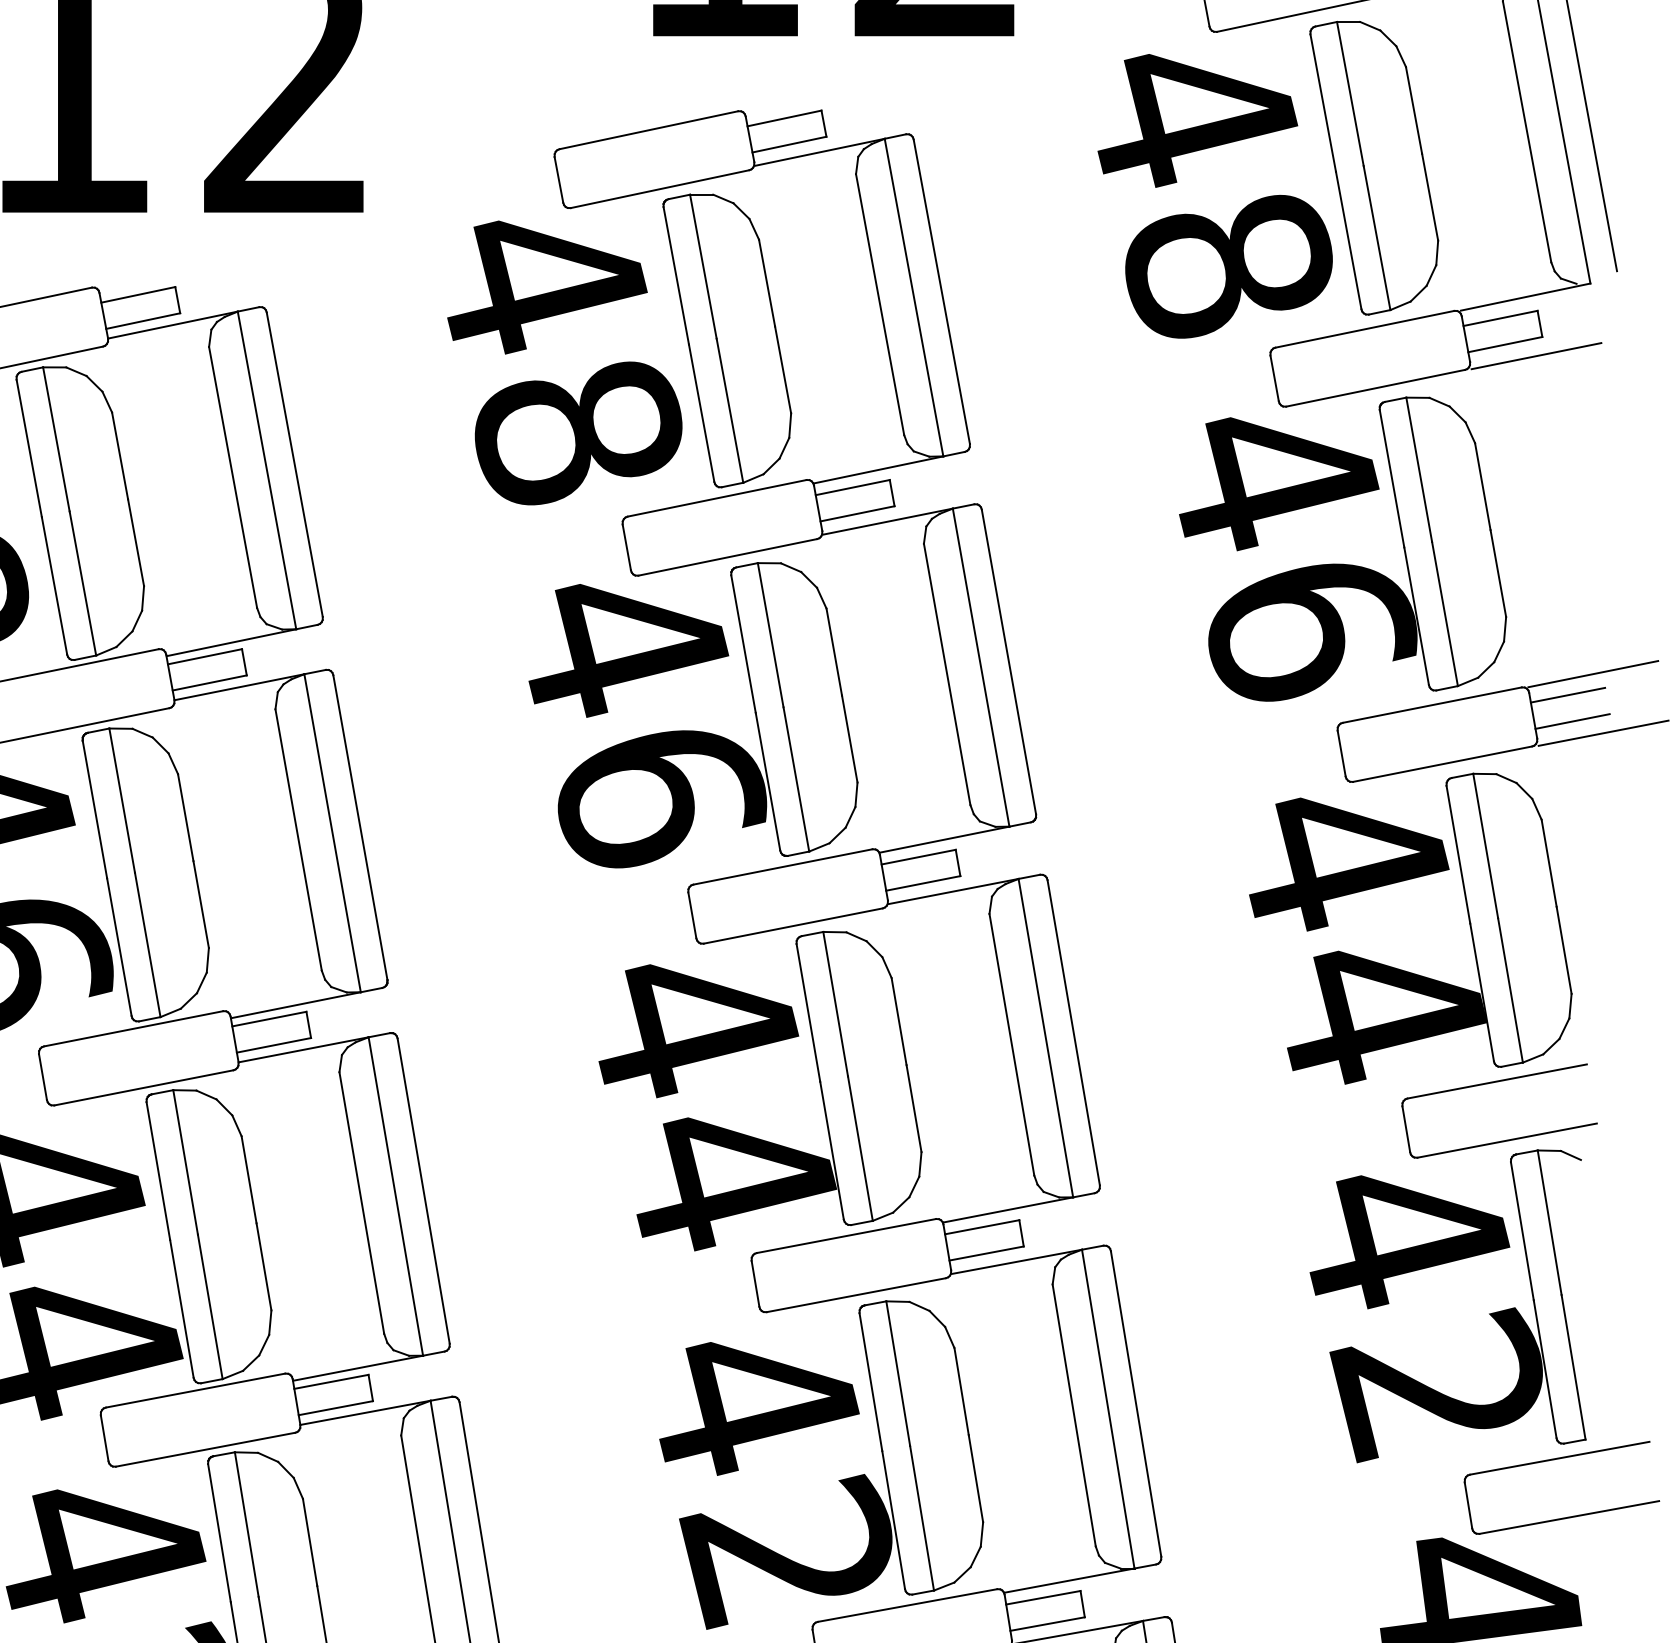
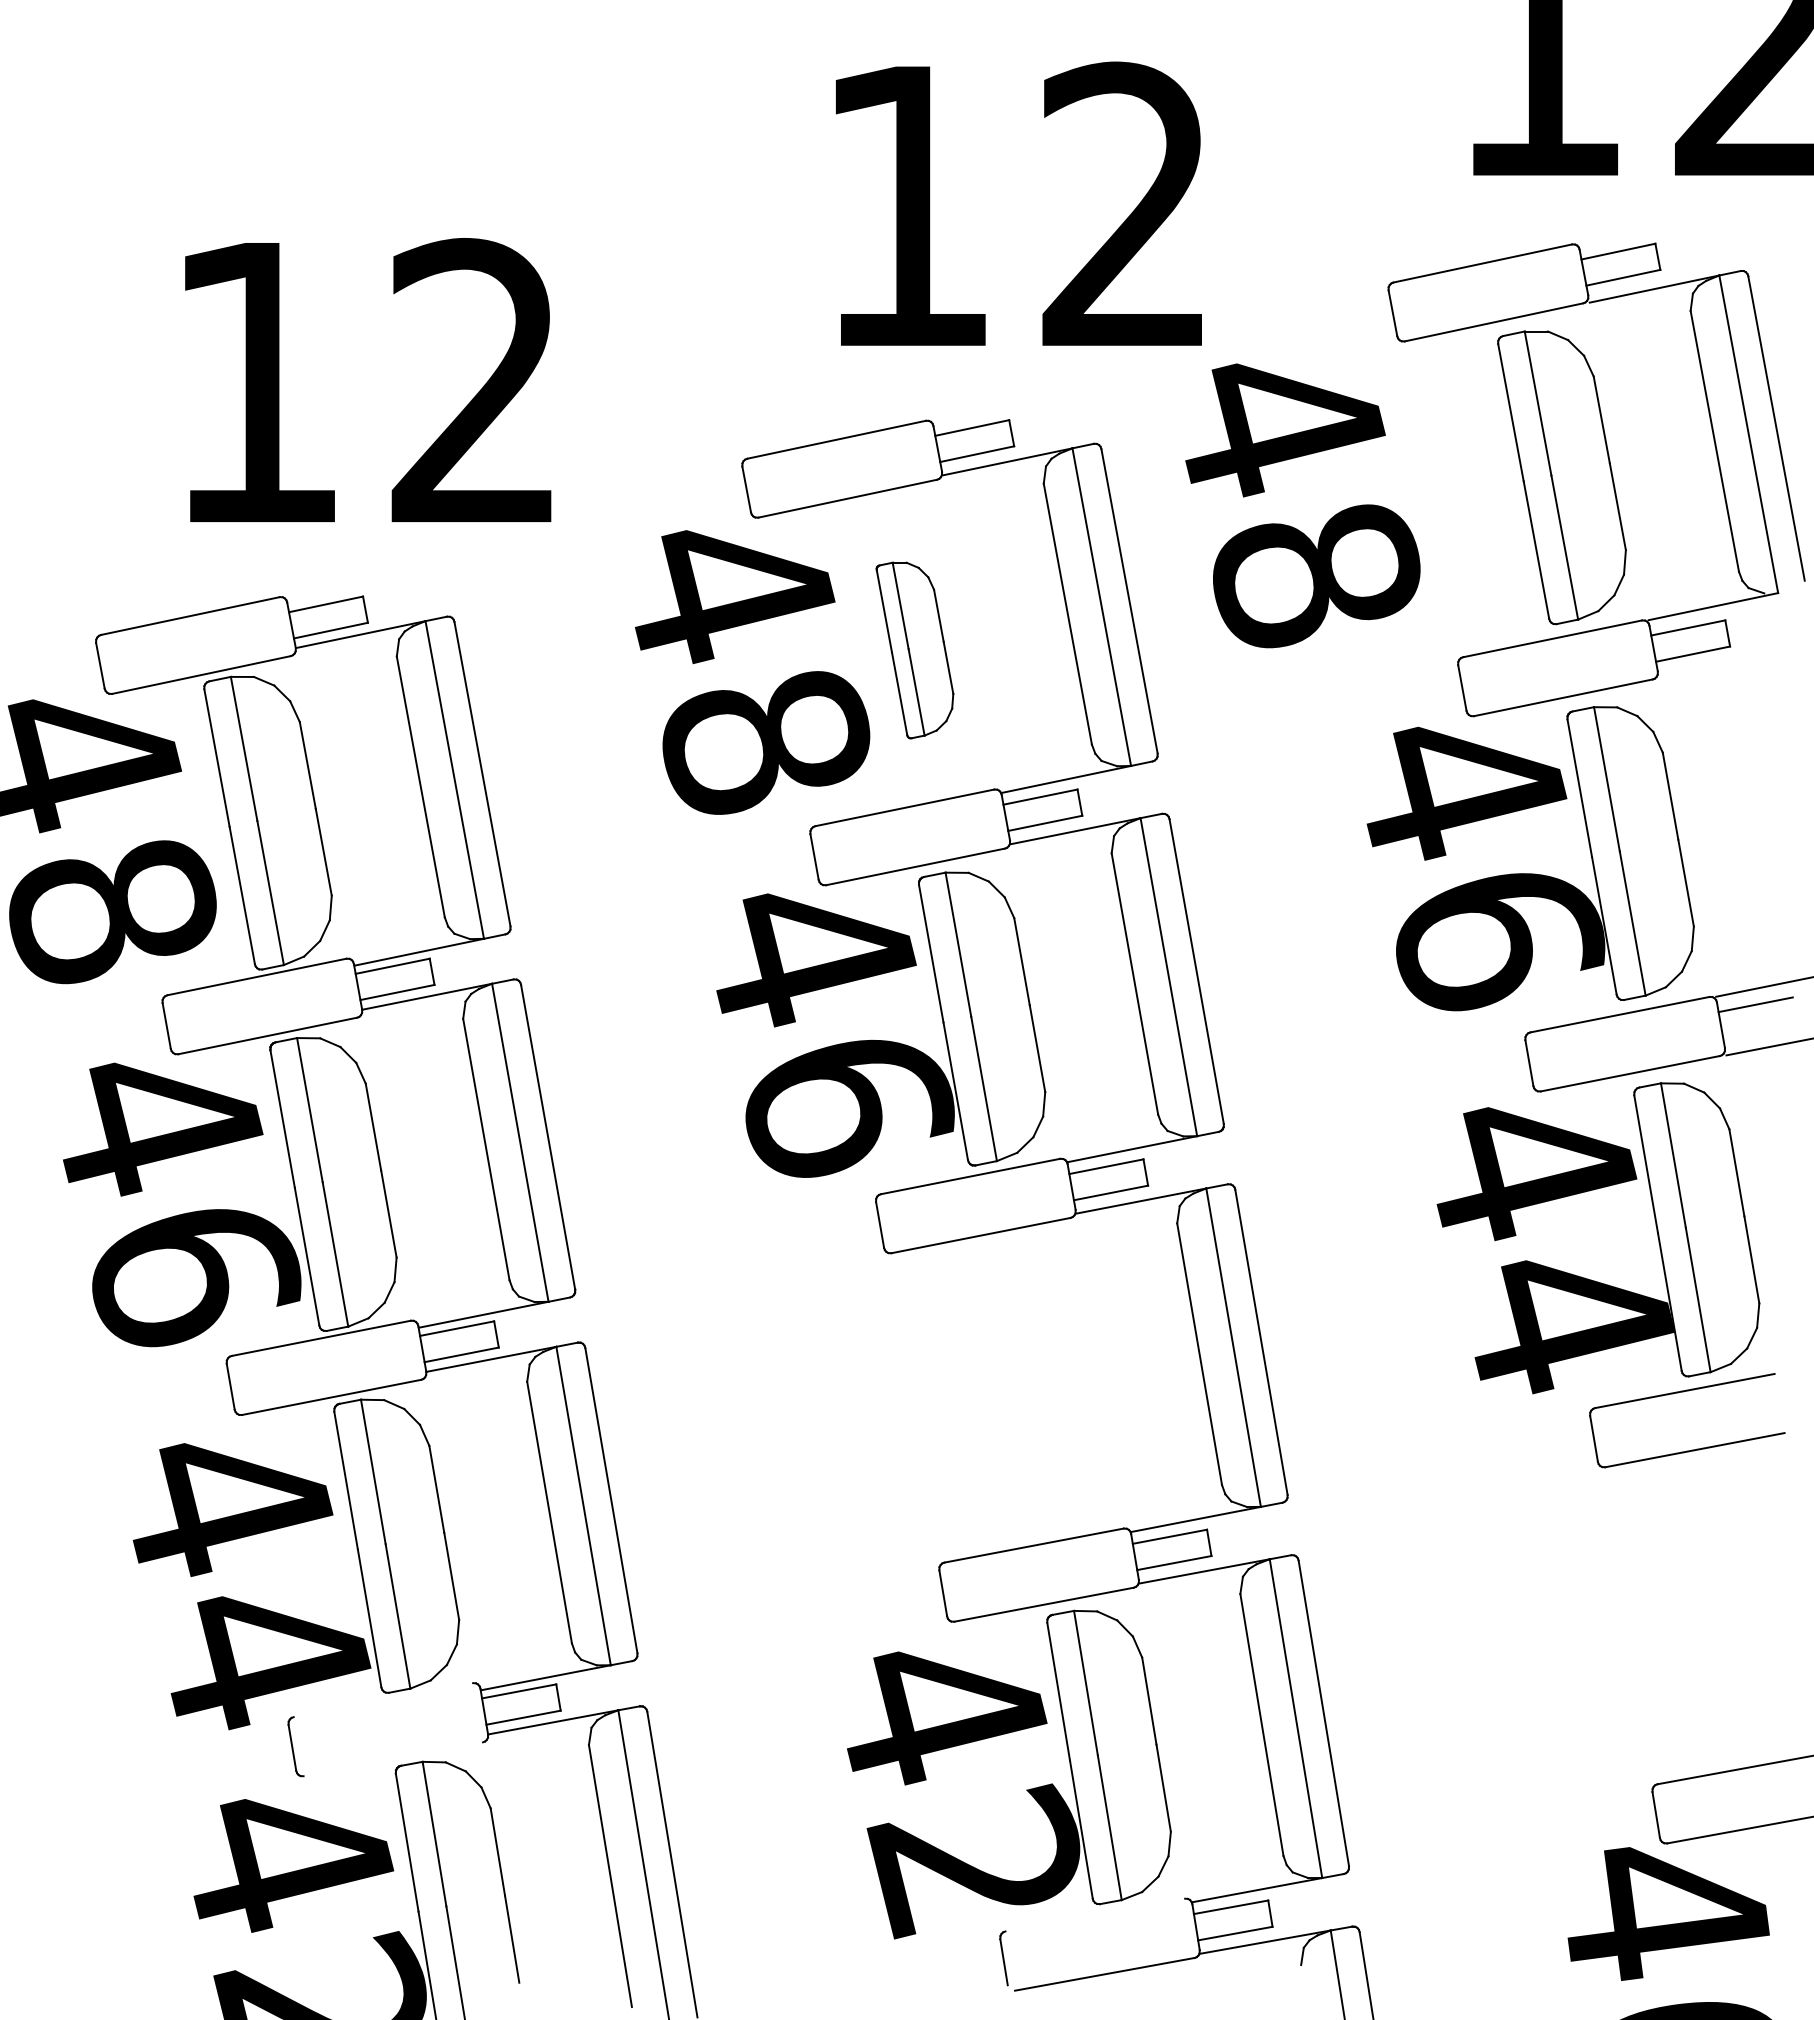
text: (1214, 195) -> (1302, 505), moved
part: (726, 340) -> (914, 650), size x0.6
line: (1536, 355) -> (1724, 665), removed
line: (1572, 720) -> (1760, 1030), removed
part: (754, 1047) -> (942, 1357), removed
part: (1437, 1265) -> (1625, 1575), removed
line: (195, 1390) -> (383, 1700), removed
line: (205, 1449) -> (393, 1759), removed
line: (907, 1604) -> (1095, 1914), removed

